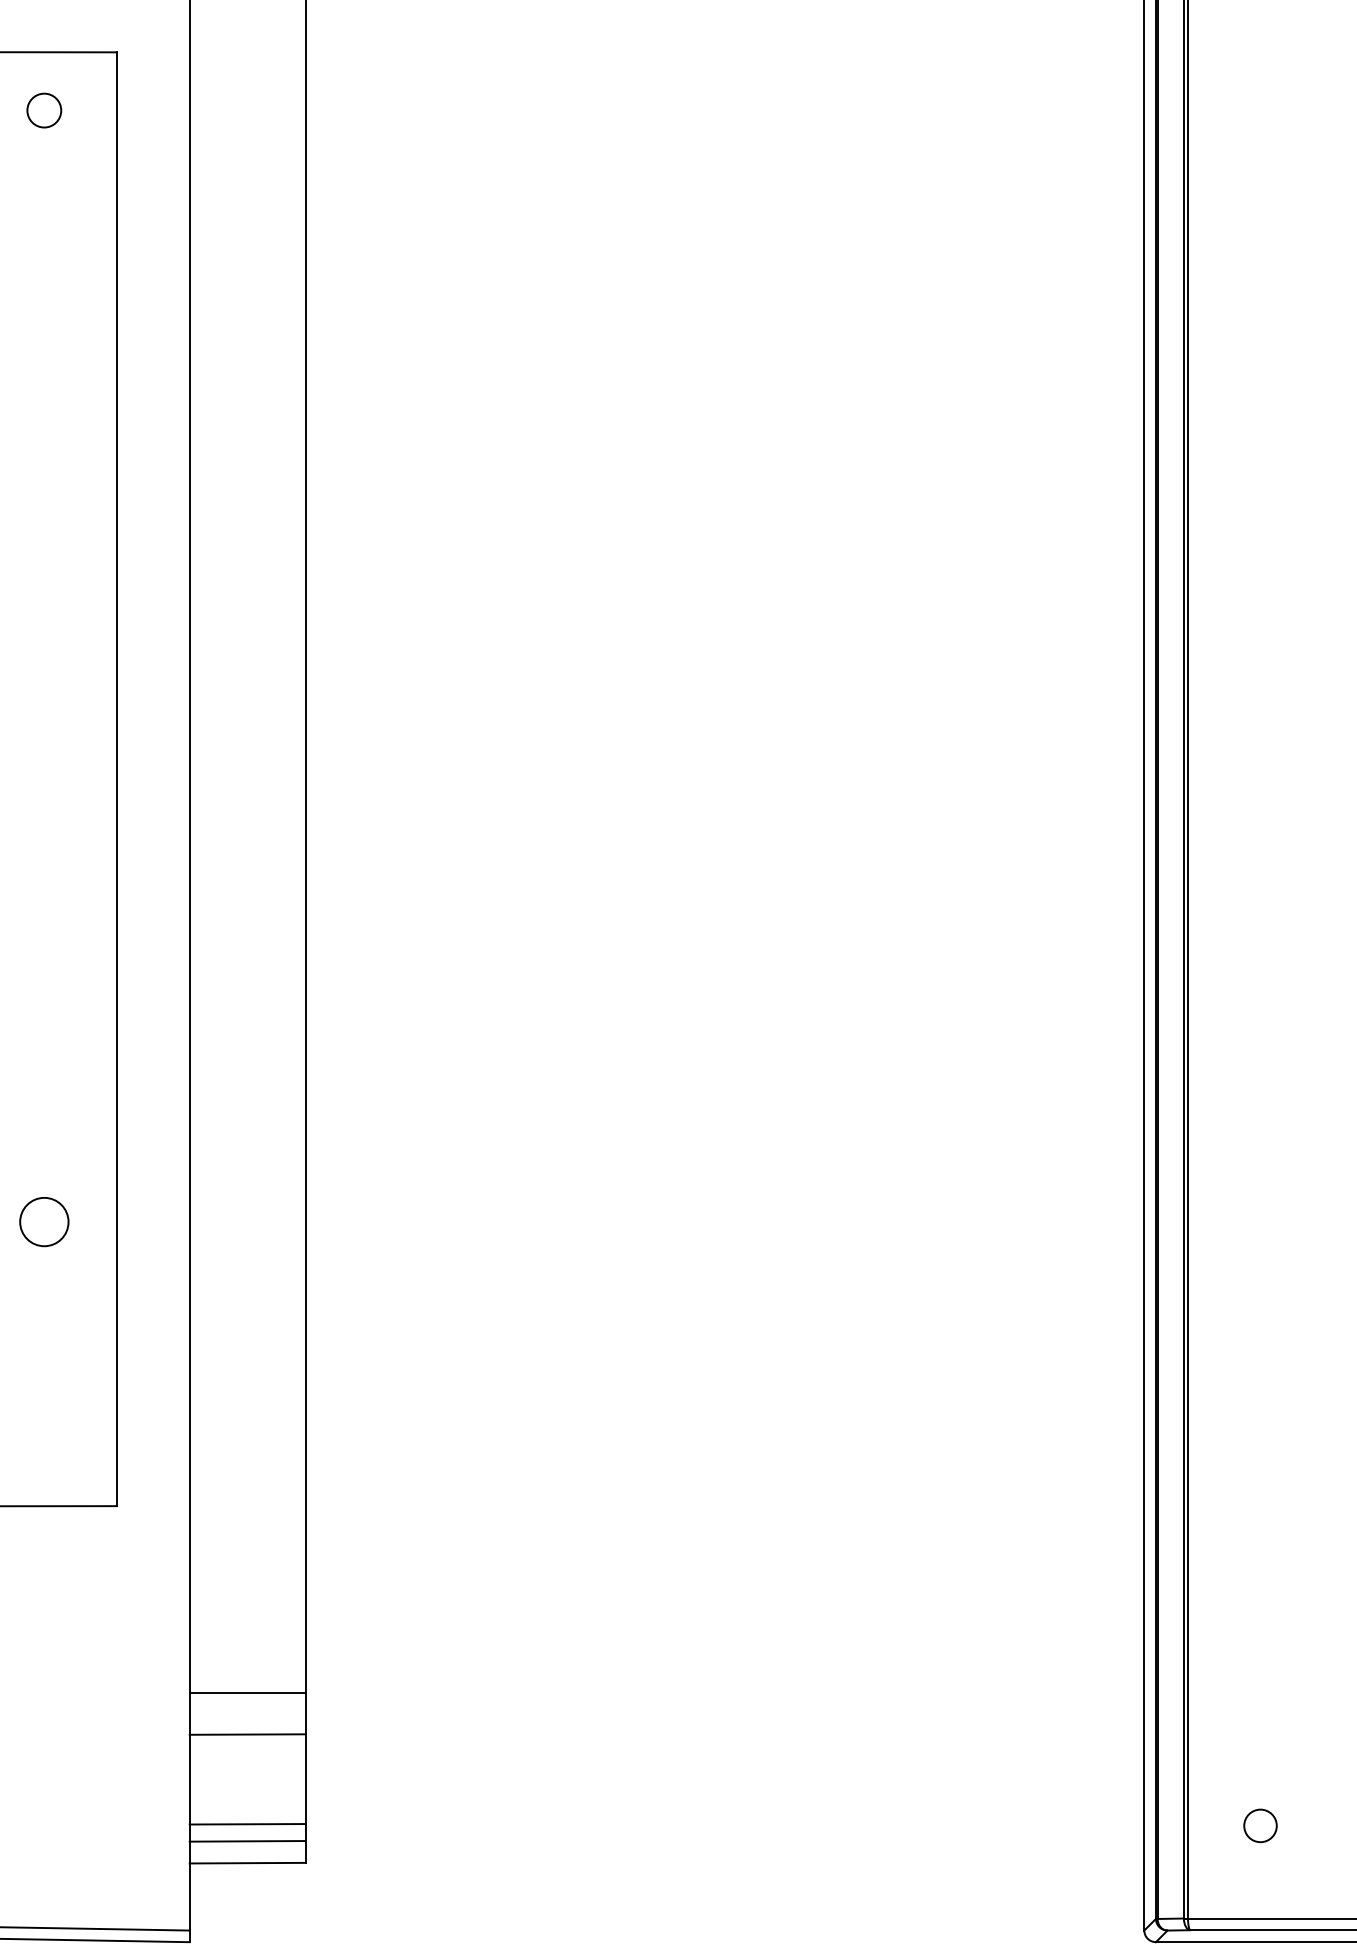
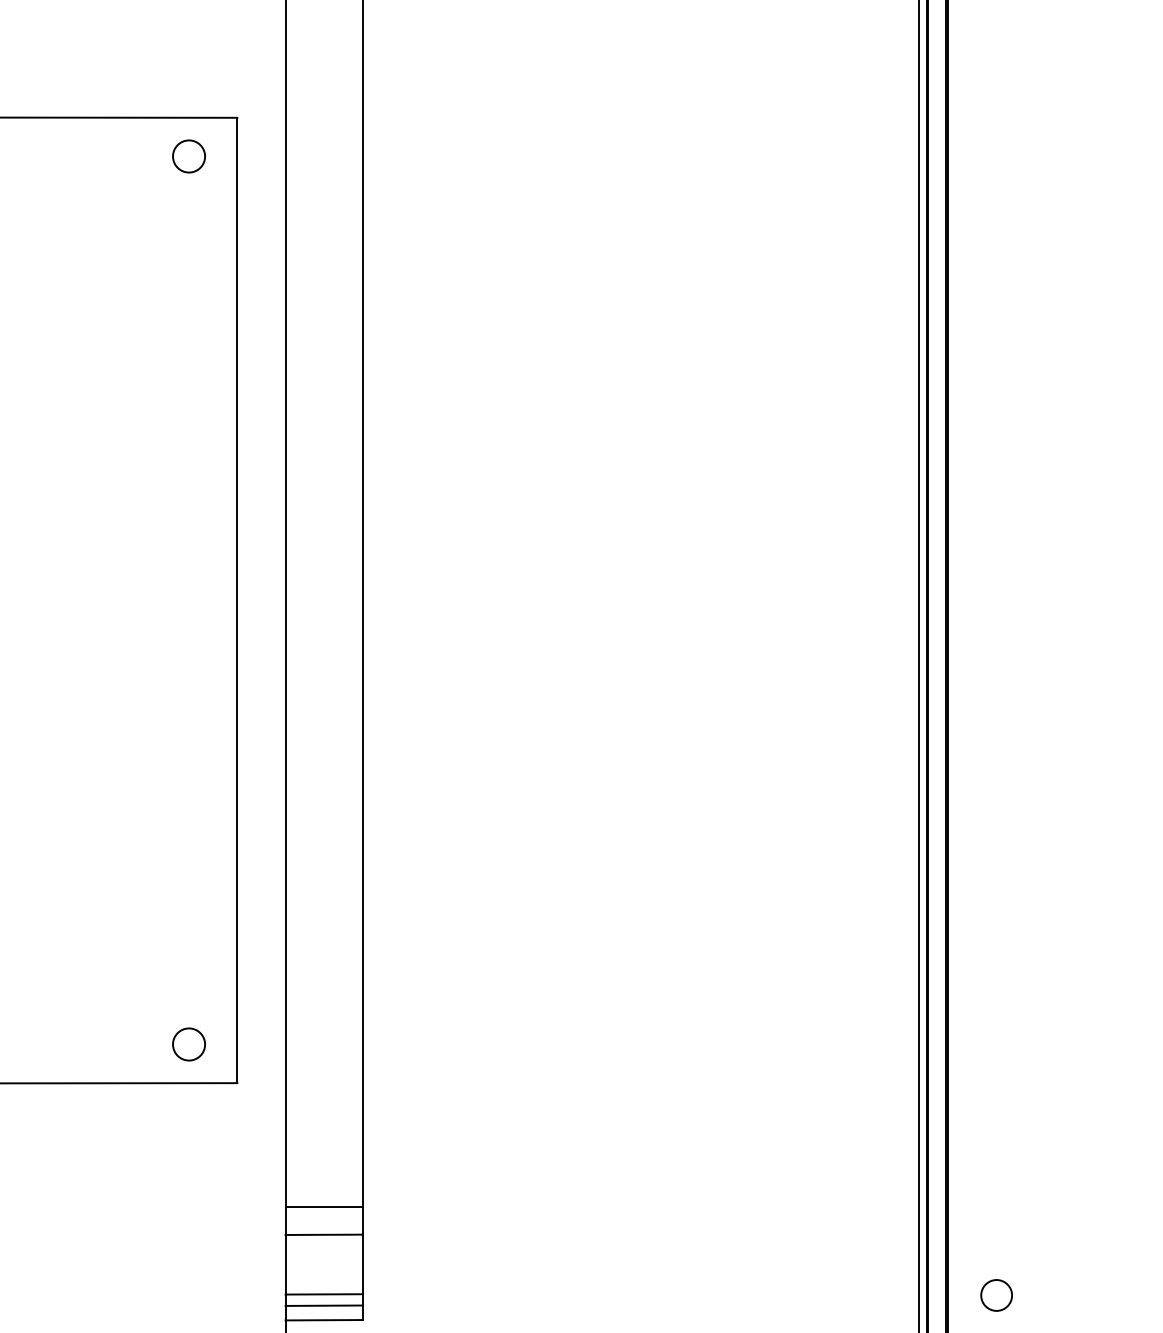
circle: (43, 110) -> (188, 156), size x1.43
circle: (43, 1222) -> (188, 1044), moved
circle: (1260, 1825) -> (996, 1295), size x1.43

